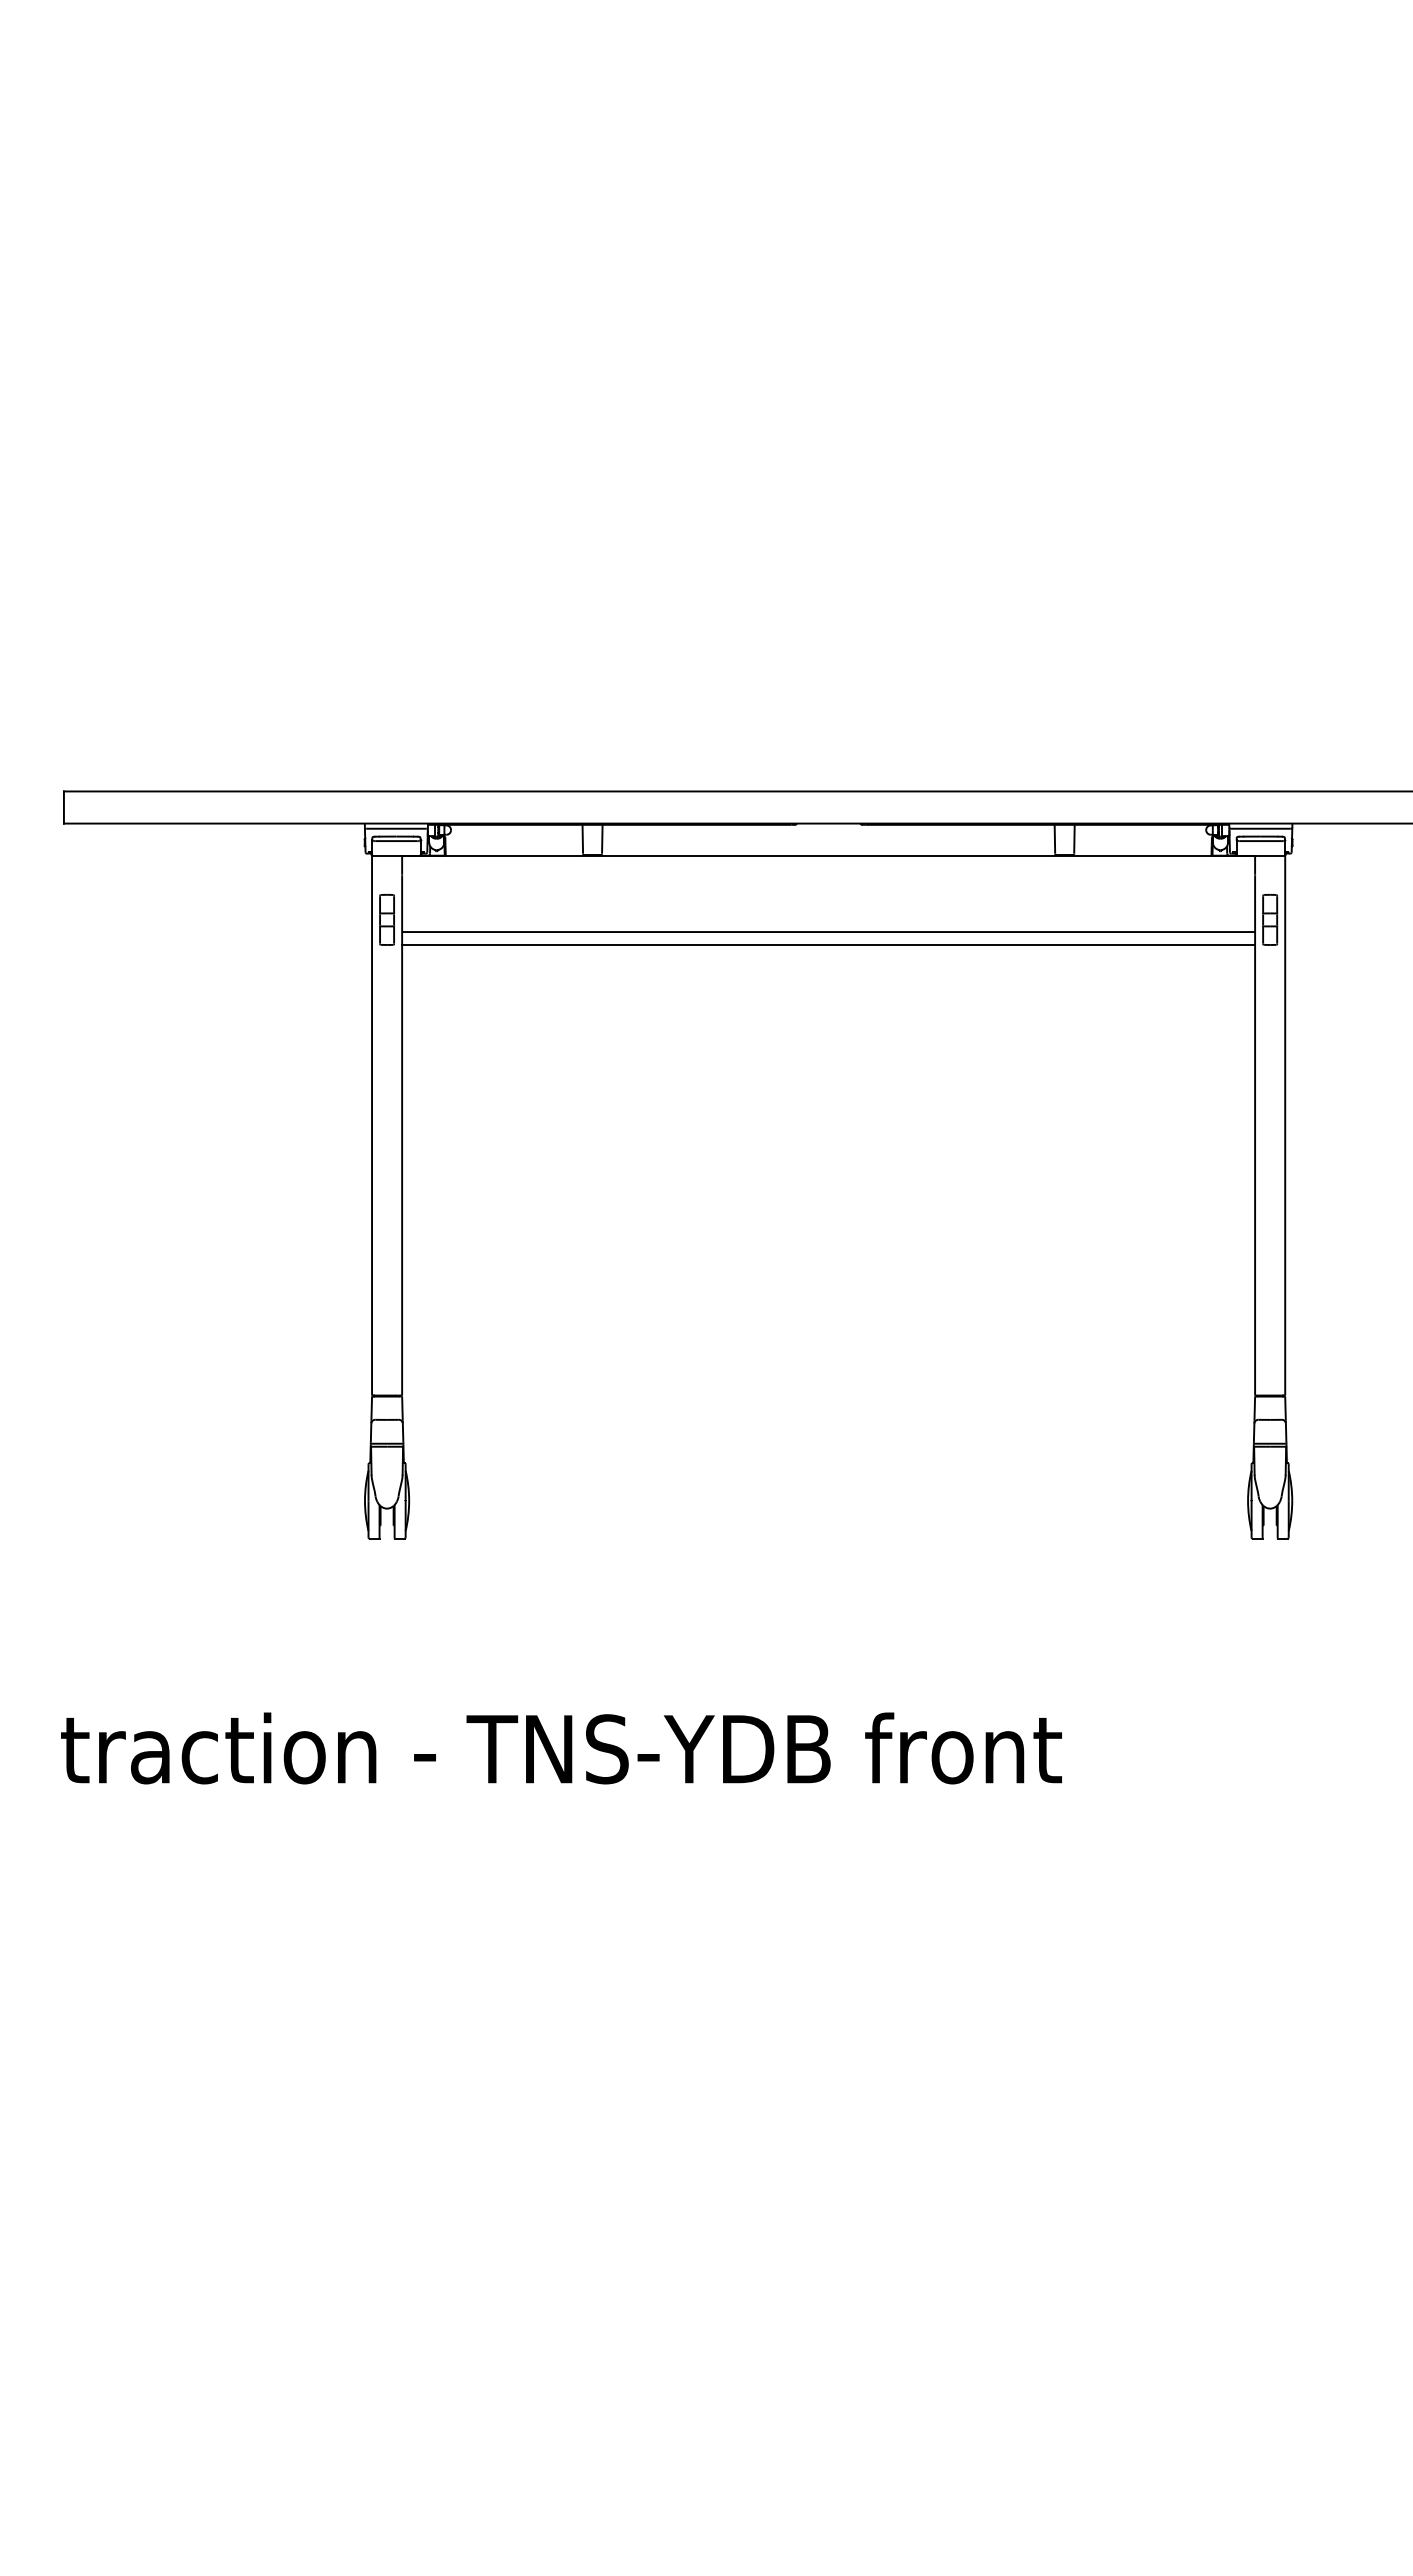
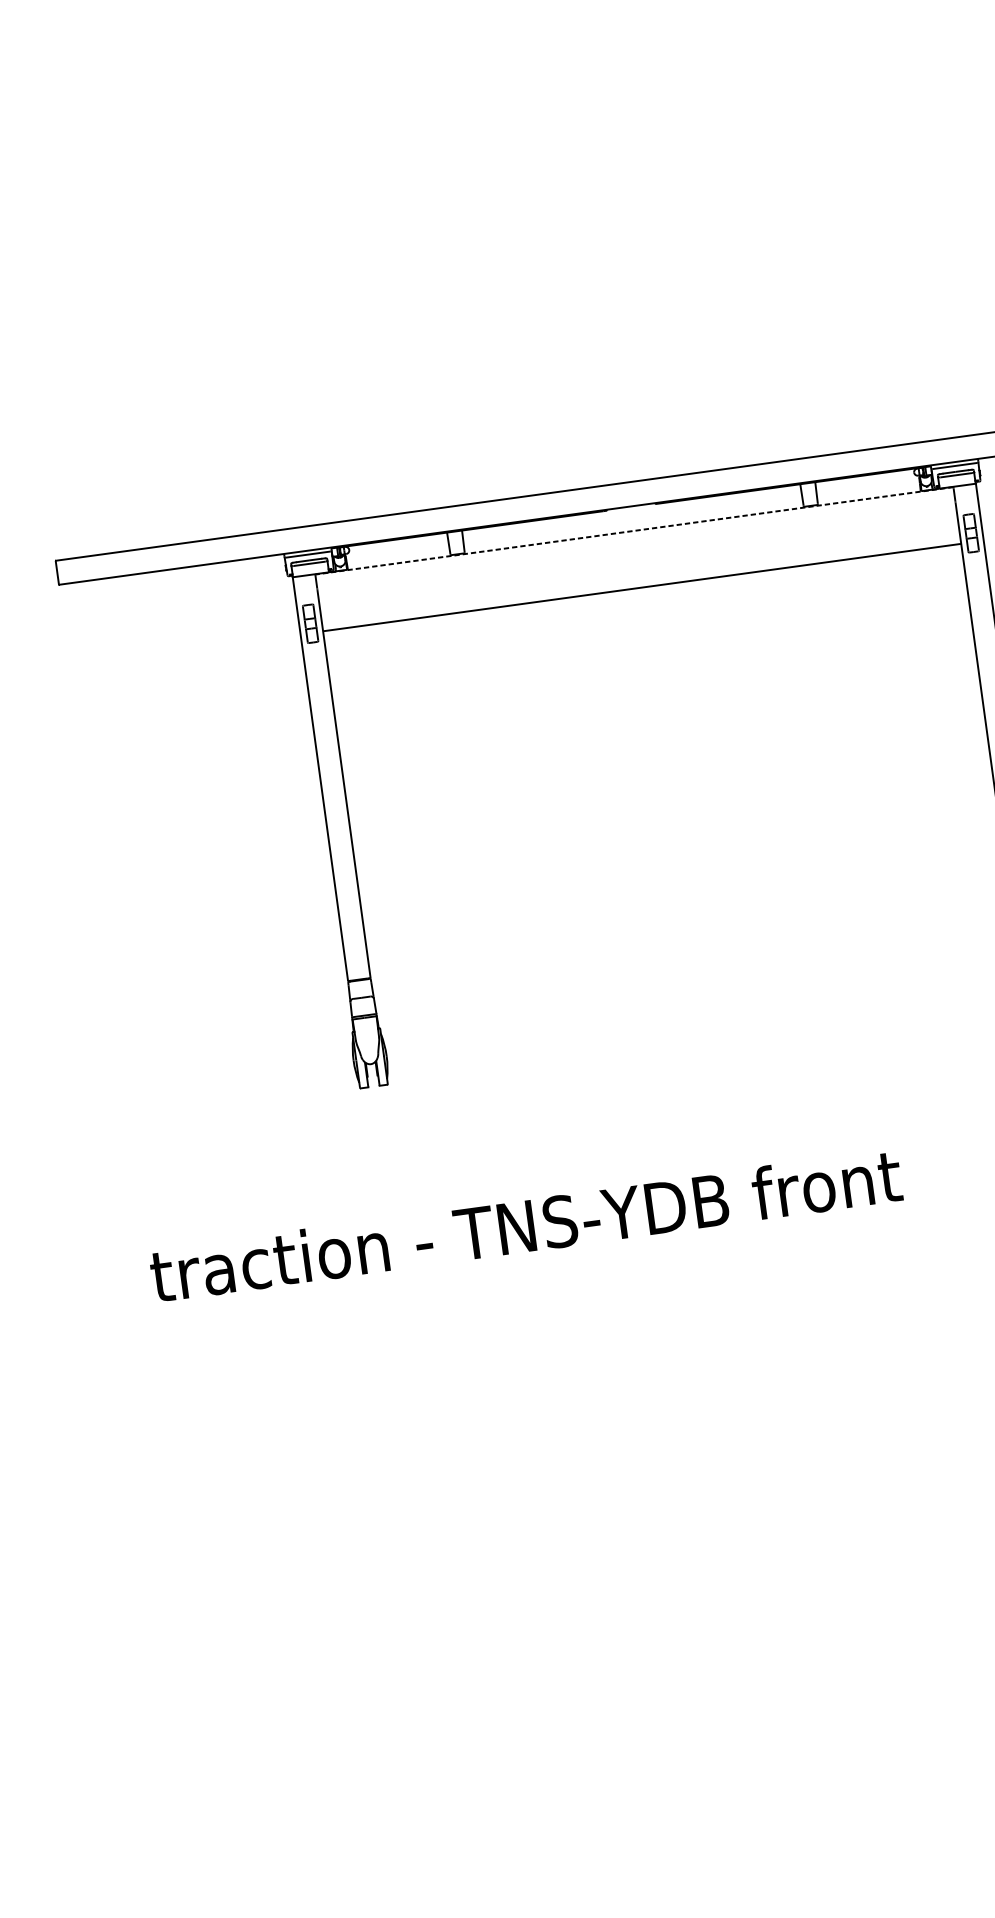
line: (828, 856) -> (634, 531), solid -> dashed
line: (828, 945) -> (643, 597), removed

